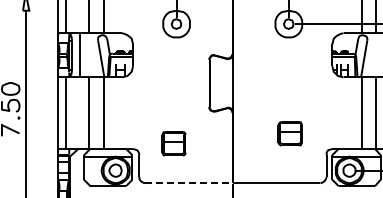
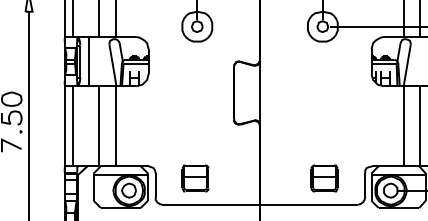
part: (289, 133) -> (323, 178), moved
part: (173, 143) -> (194, 178), moved
line: (188, 183) -> (210, 205), dashed -> solid

